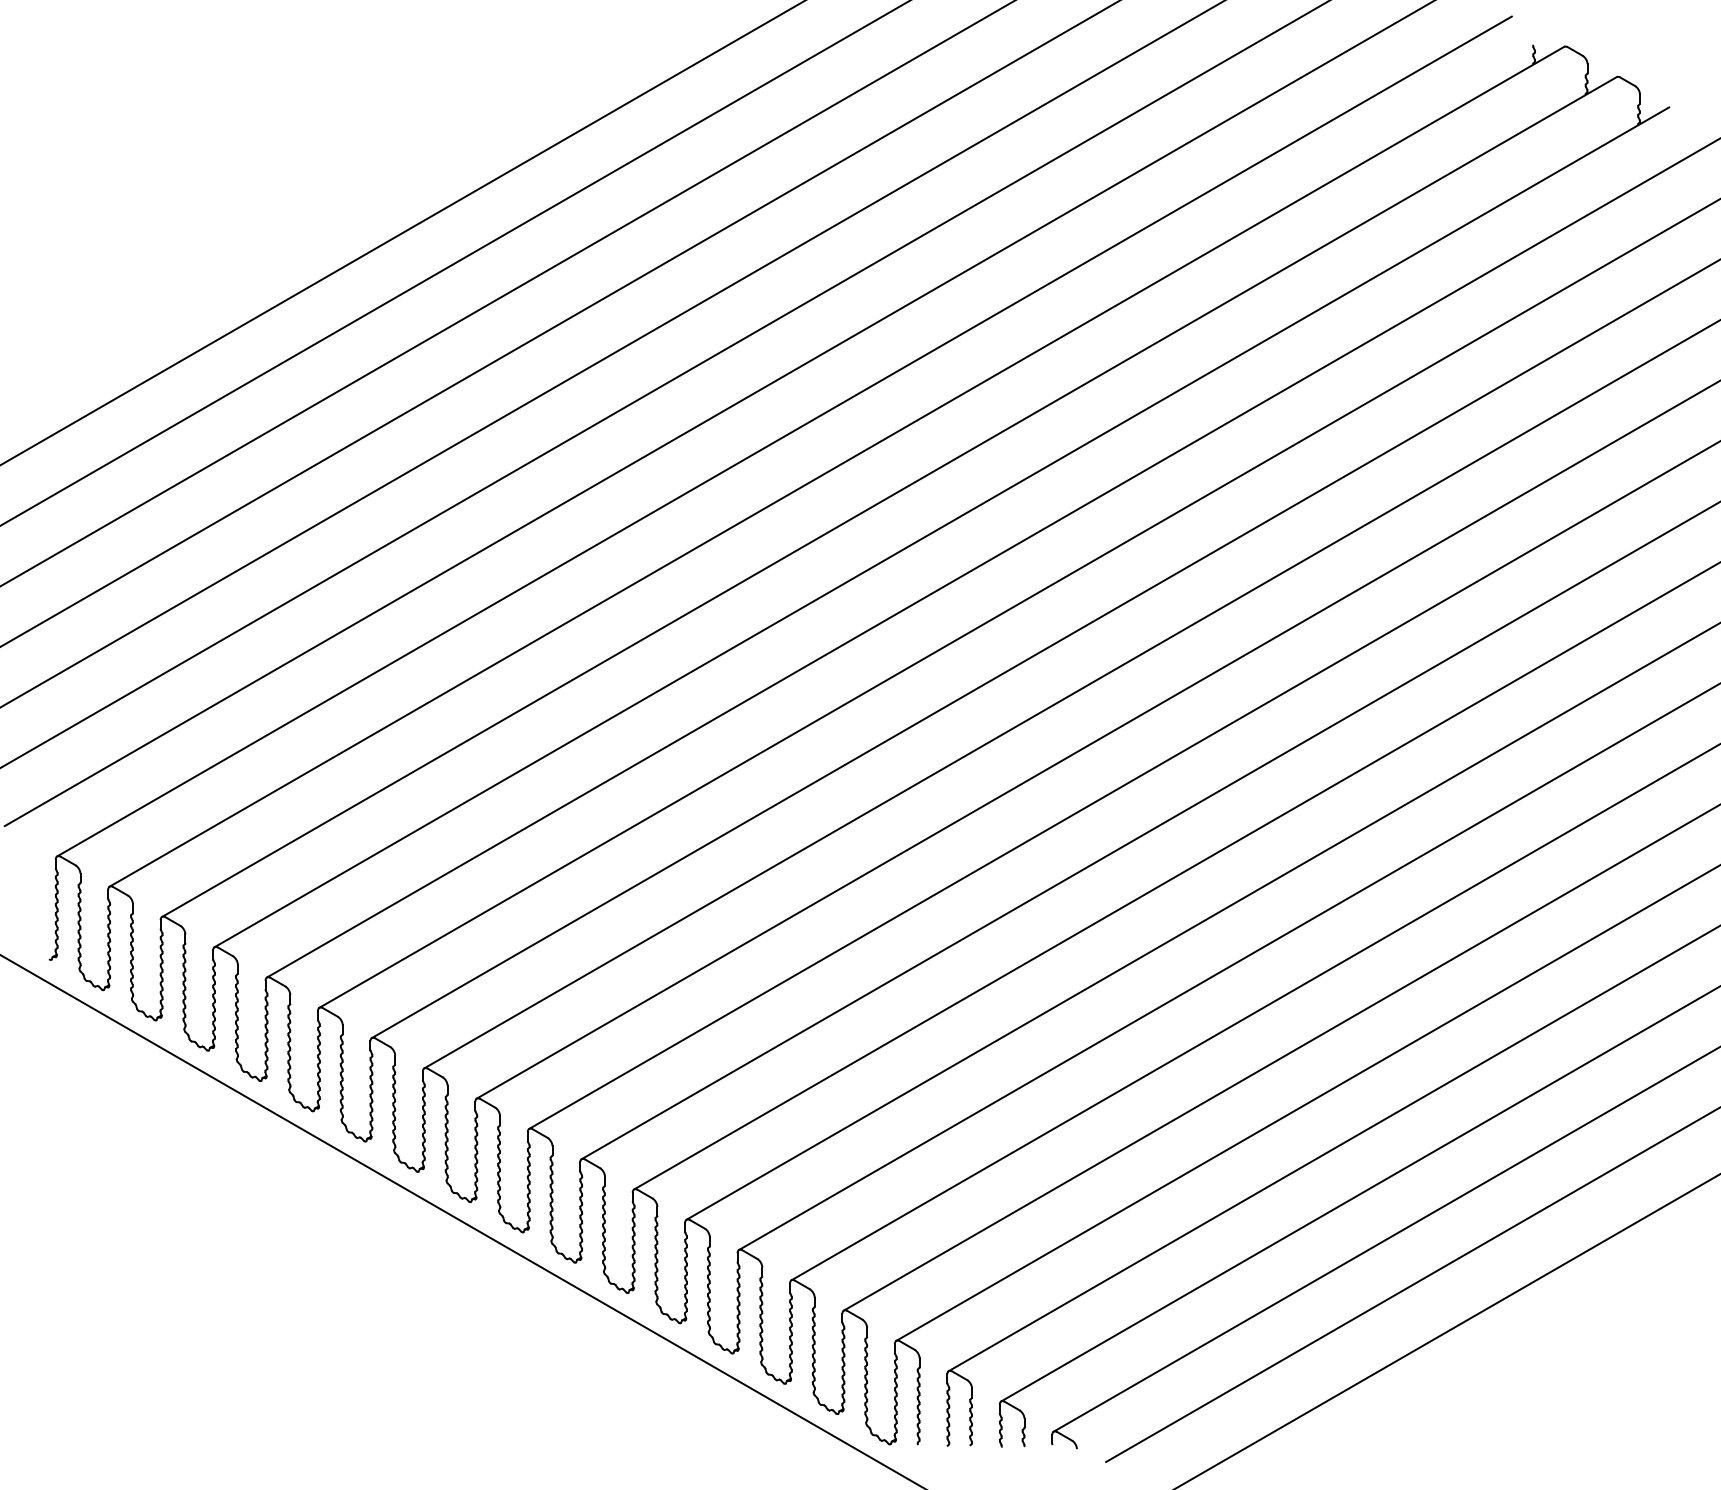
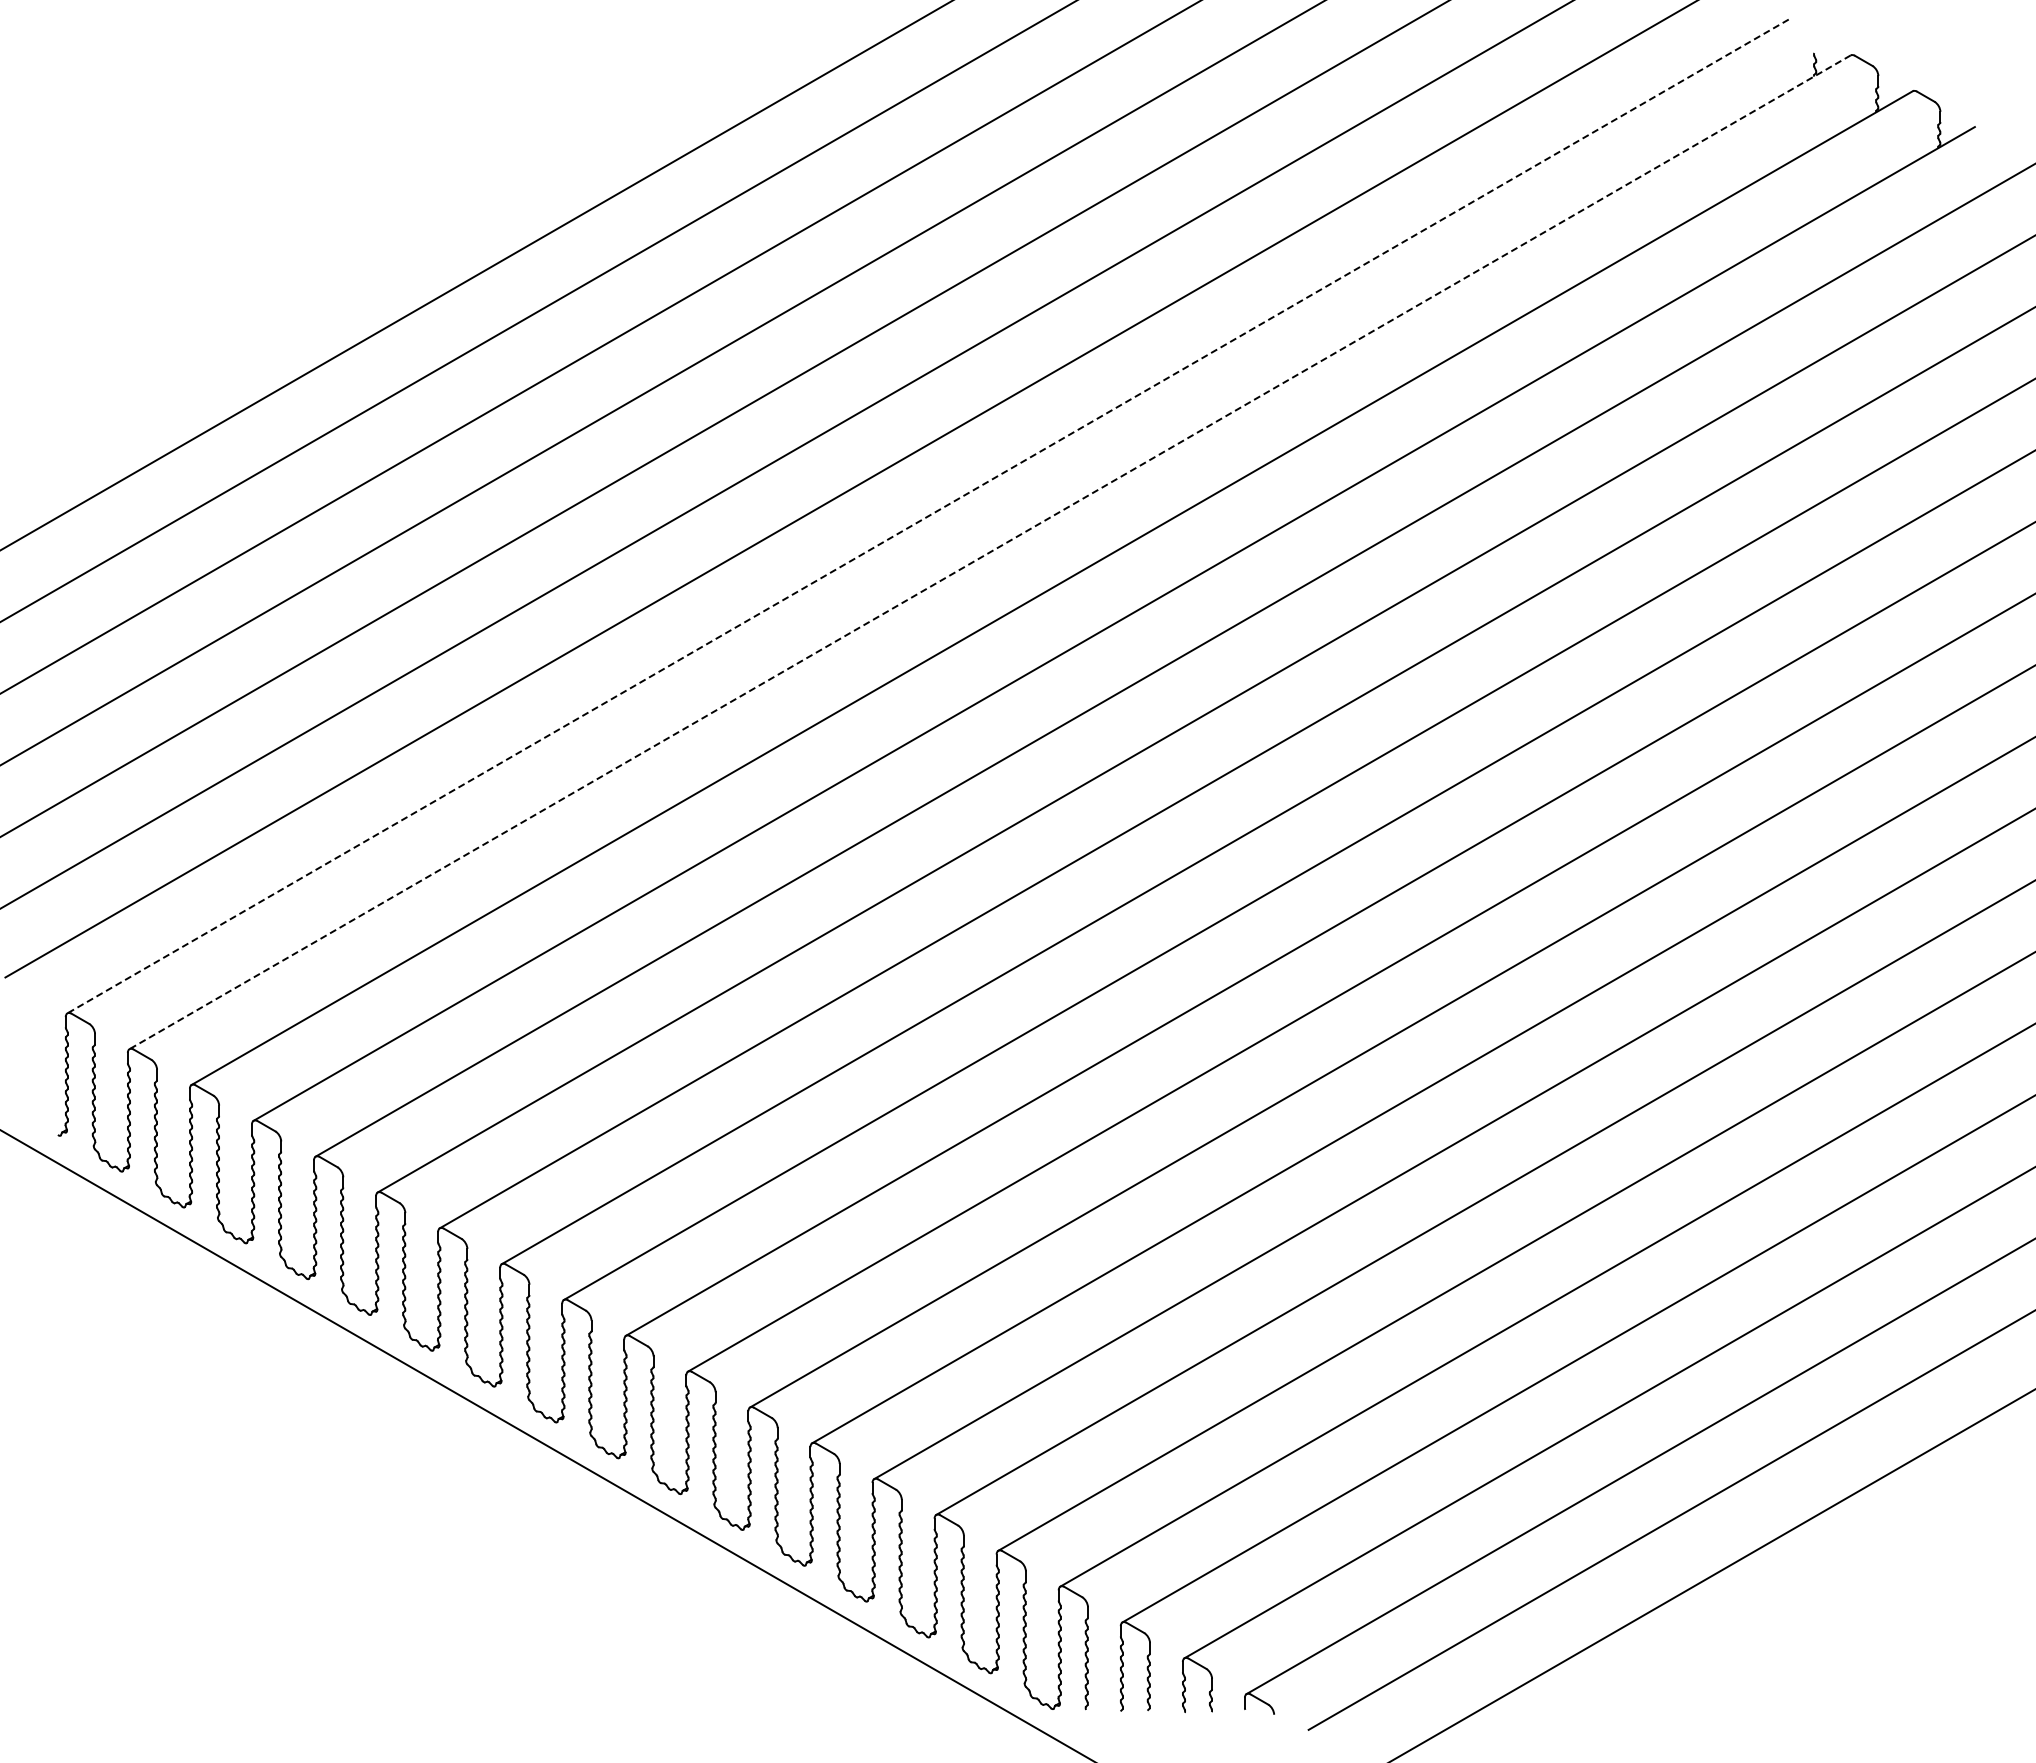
line: (784, 436) -> (928, 516), solid -> dashed
line: (837, 466) -> (990, 552), solid -> dashed

